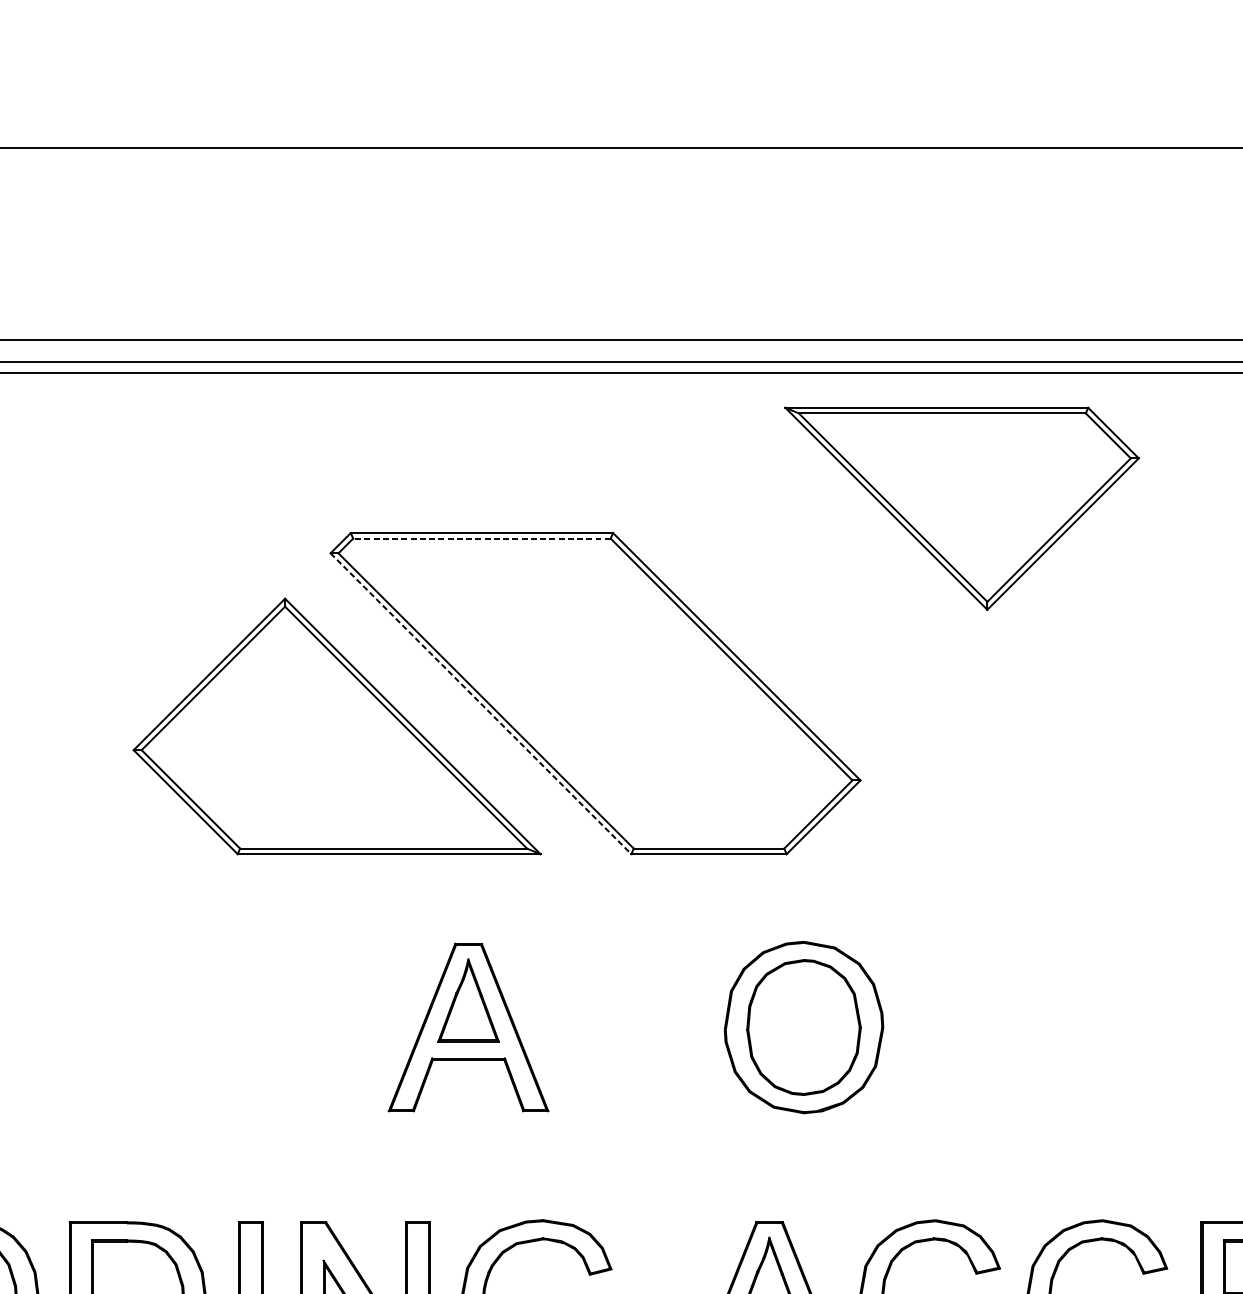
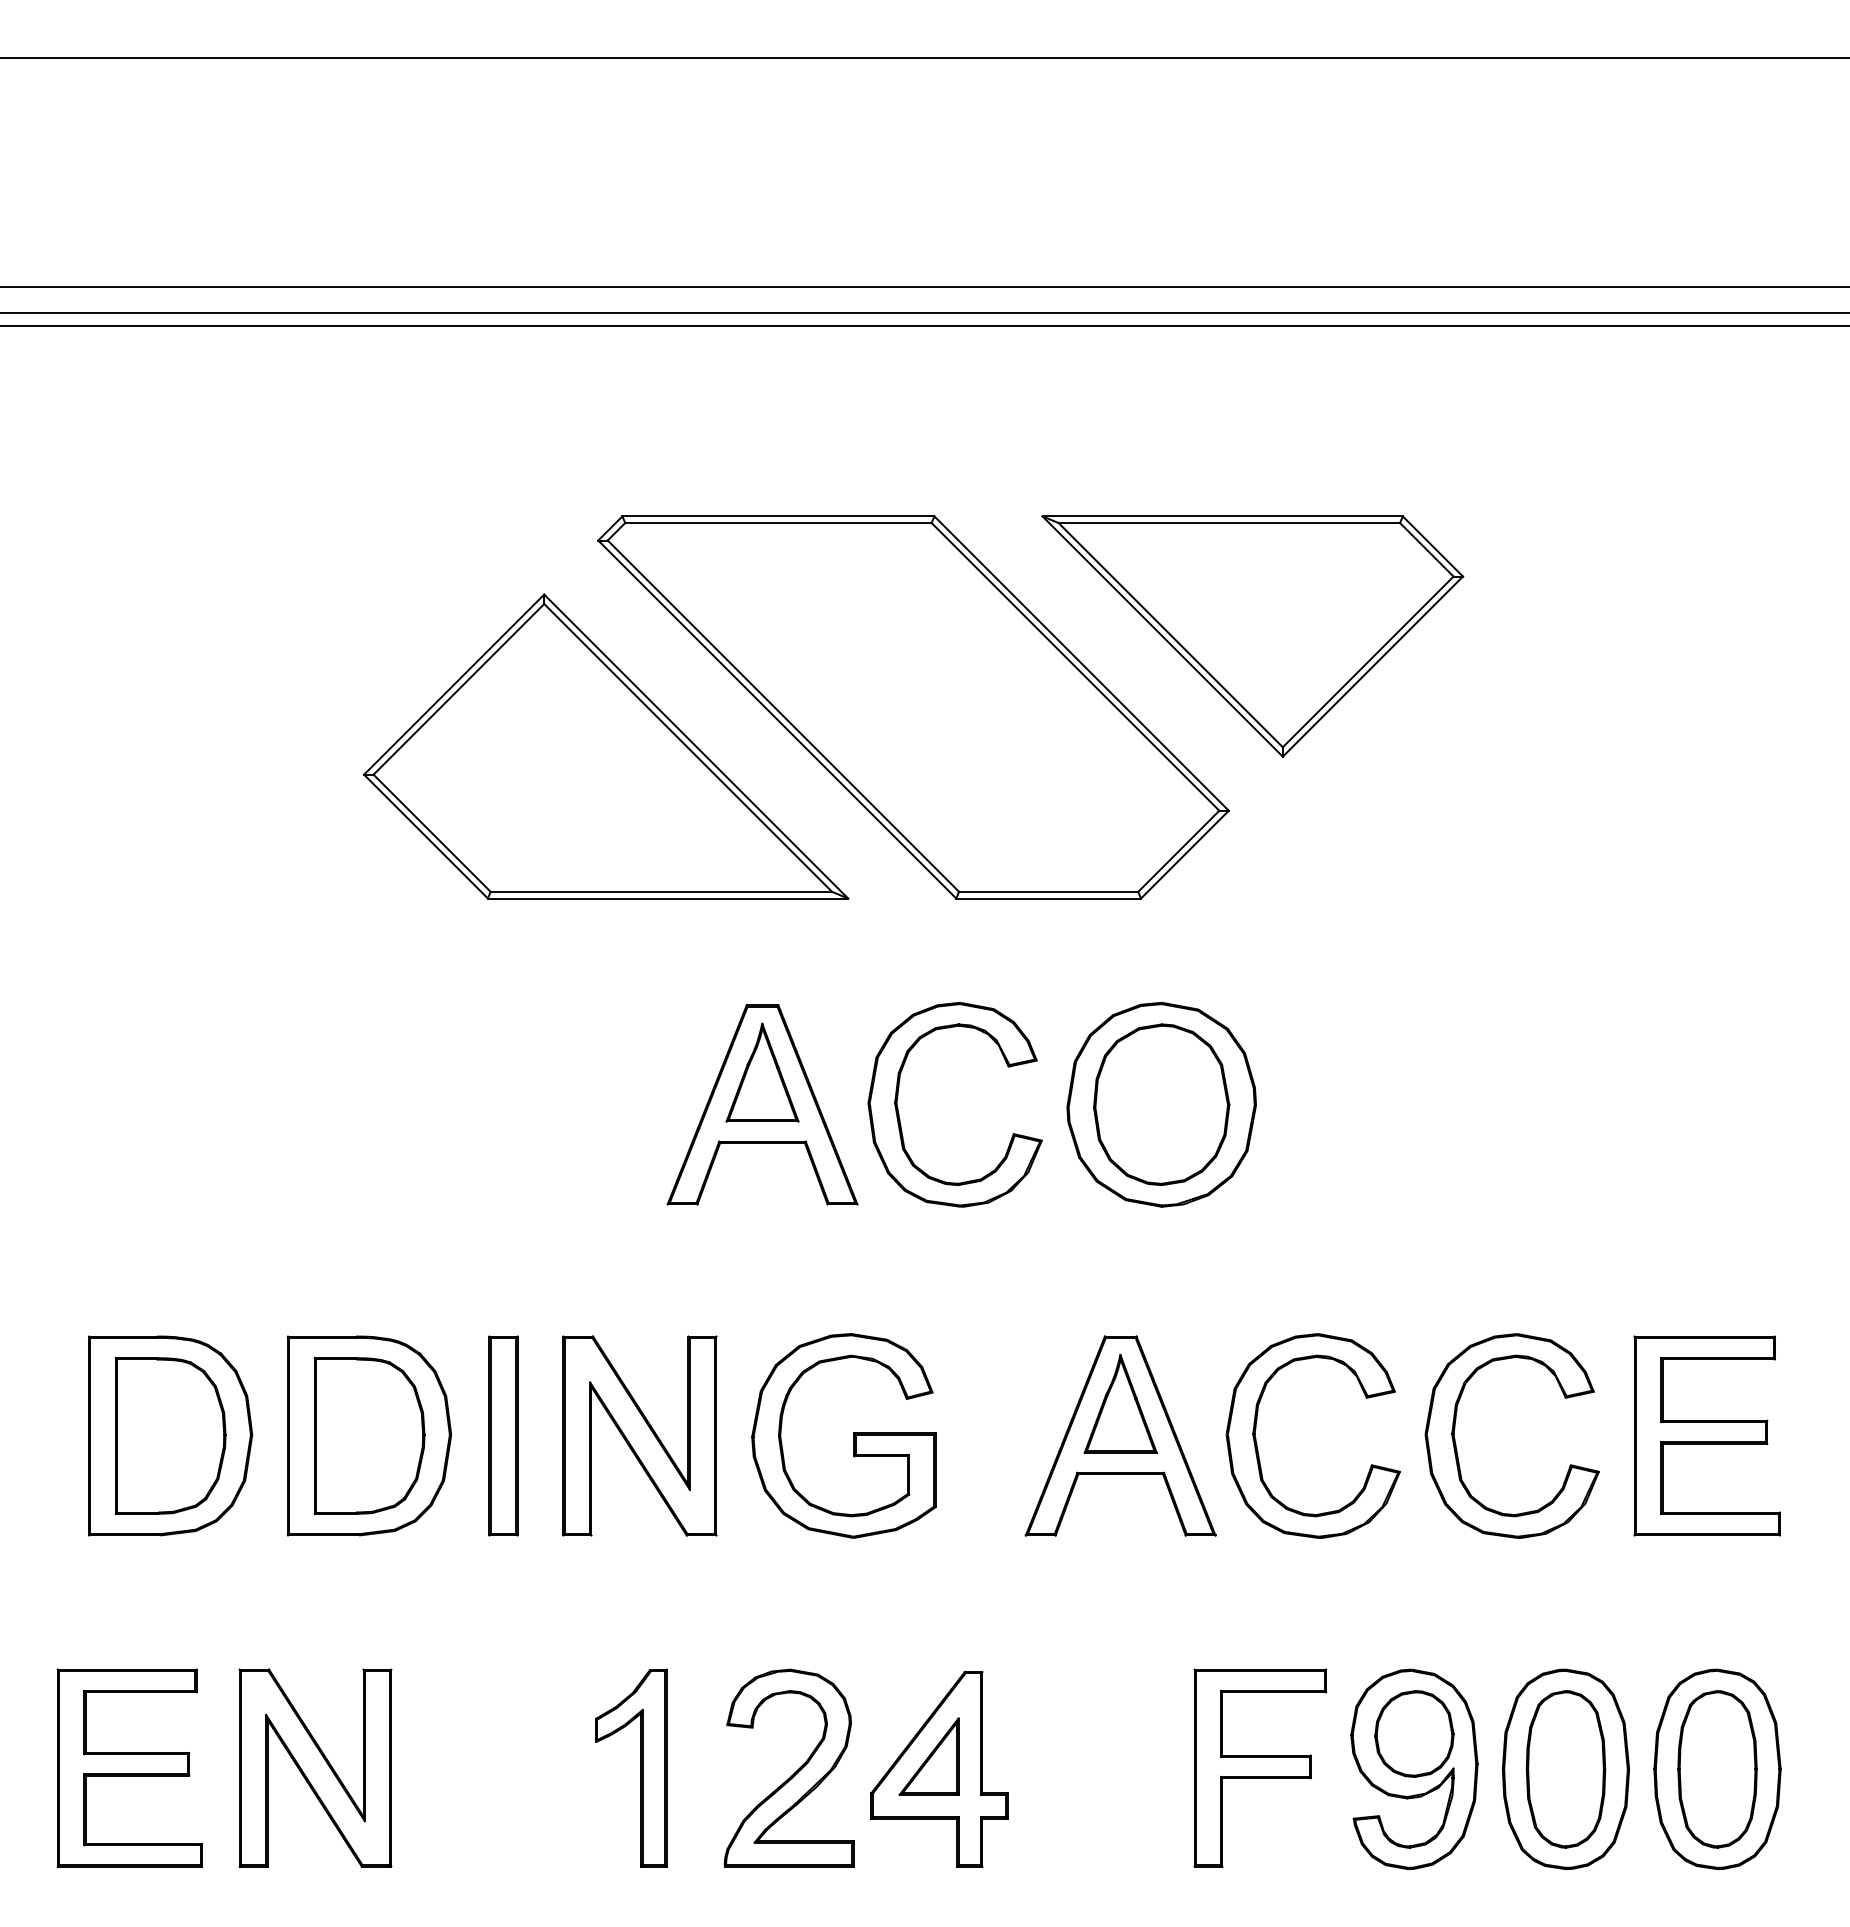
part: (961, 508) -> (1252, 636), moved
line: (481, 539) -> (777, 523), dashed -> solid
line: (481, 703) -> (777, 719), dashed -> solid
part: (583, 1034) -> (899, 1113), added

